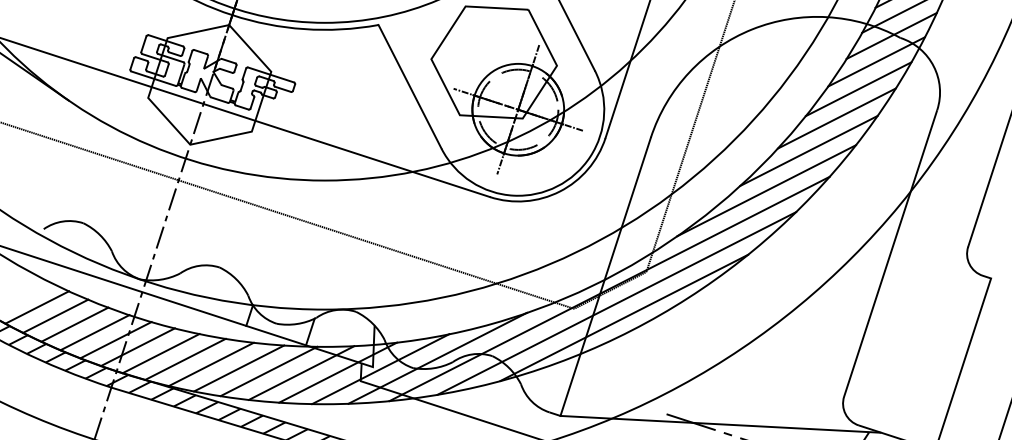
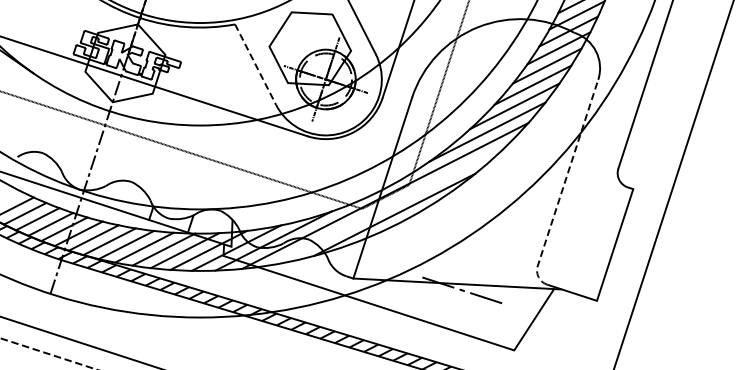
line: (409, 88) -> (255, 65), solid -> dashed
line: (883, 277) -> (563, 188), solid -> dashed
line: (616, 303) -> (389, 205), removed

